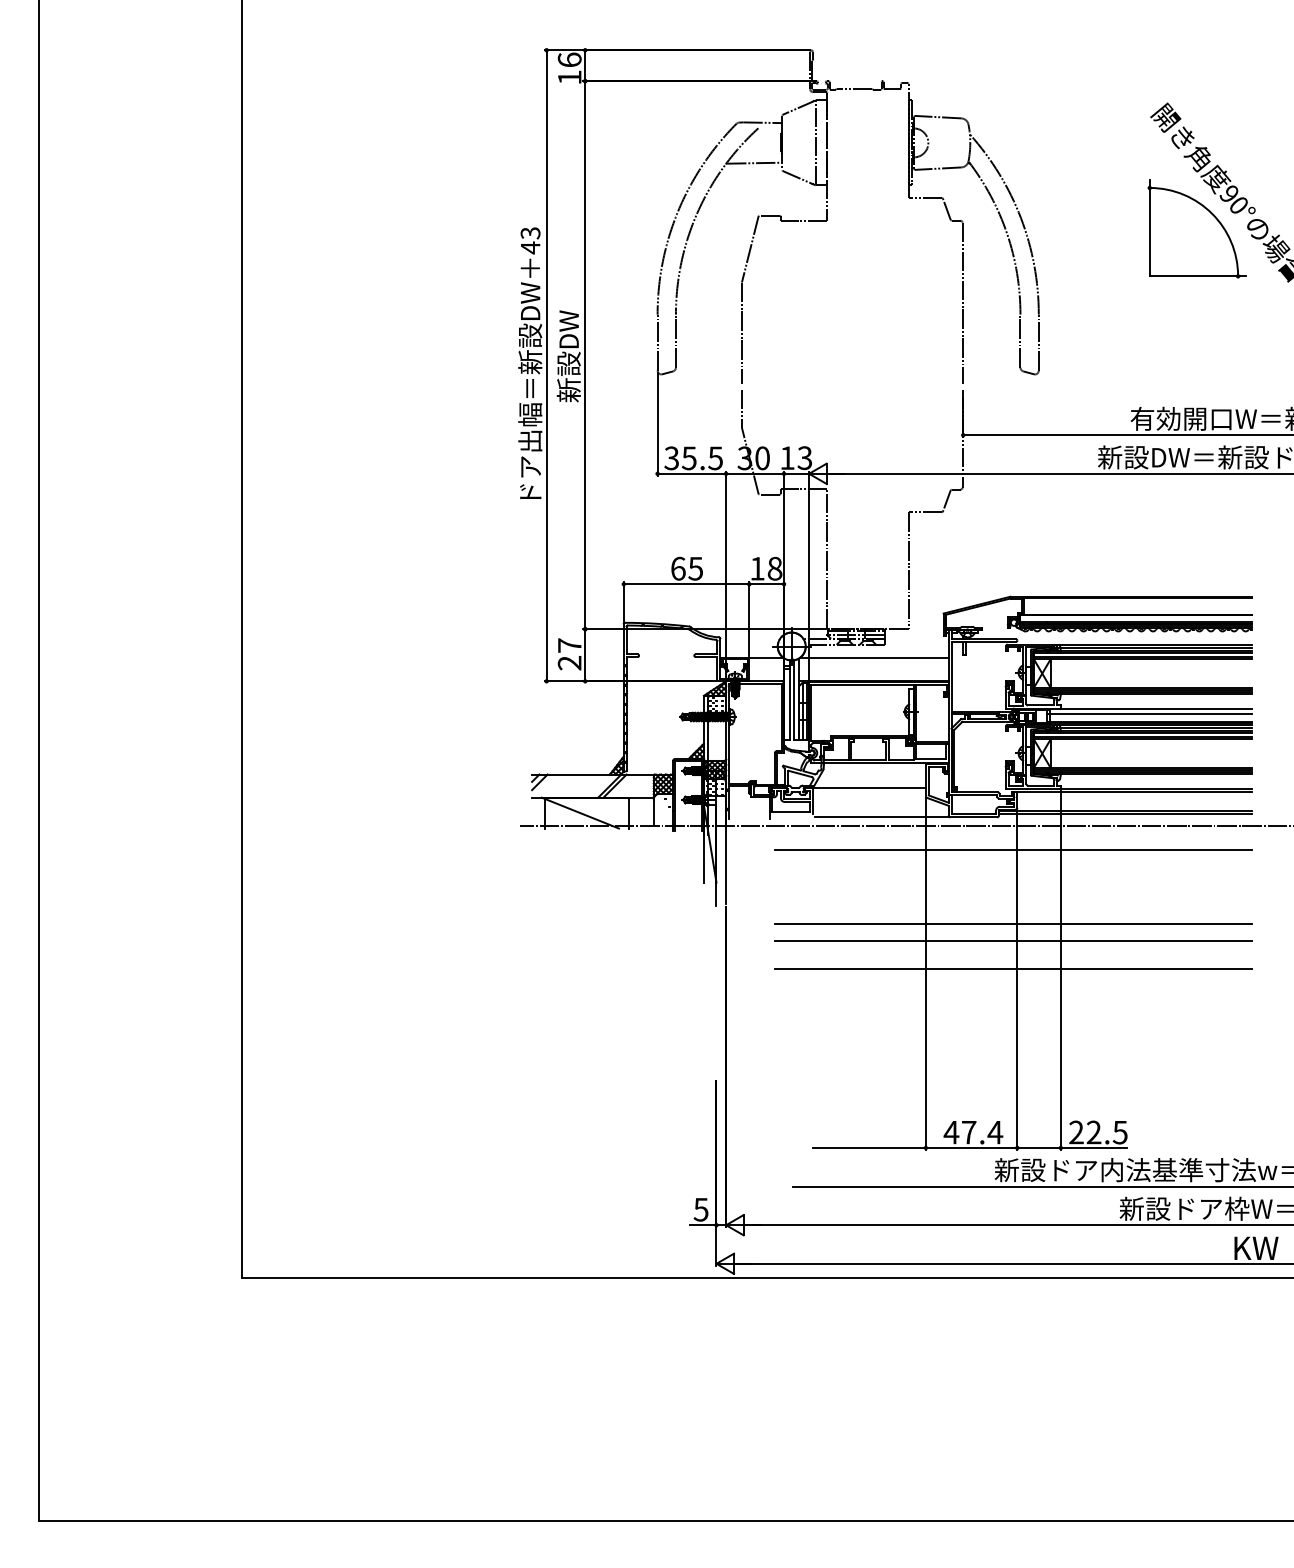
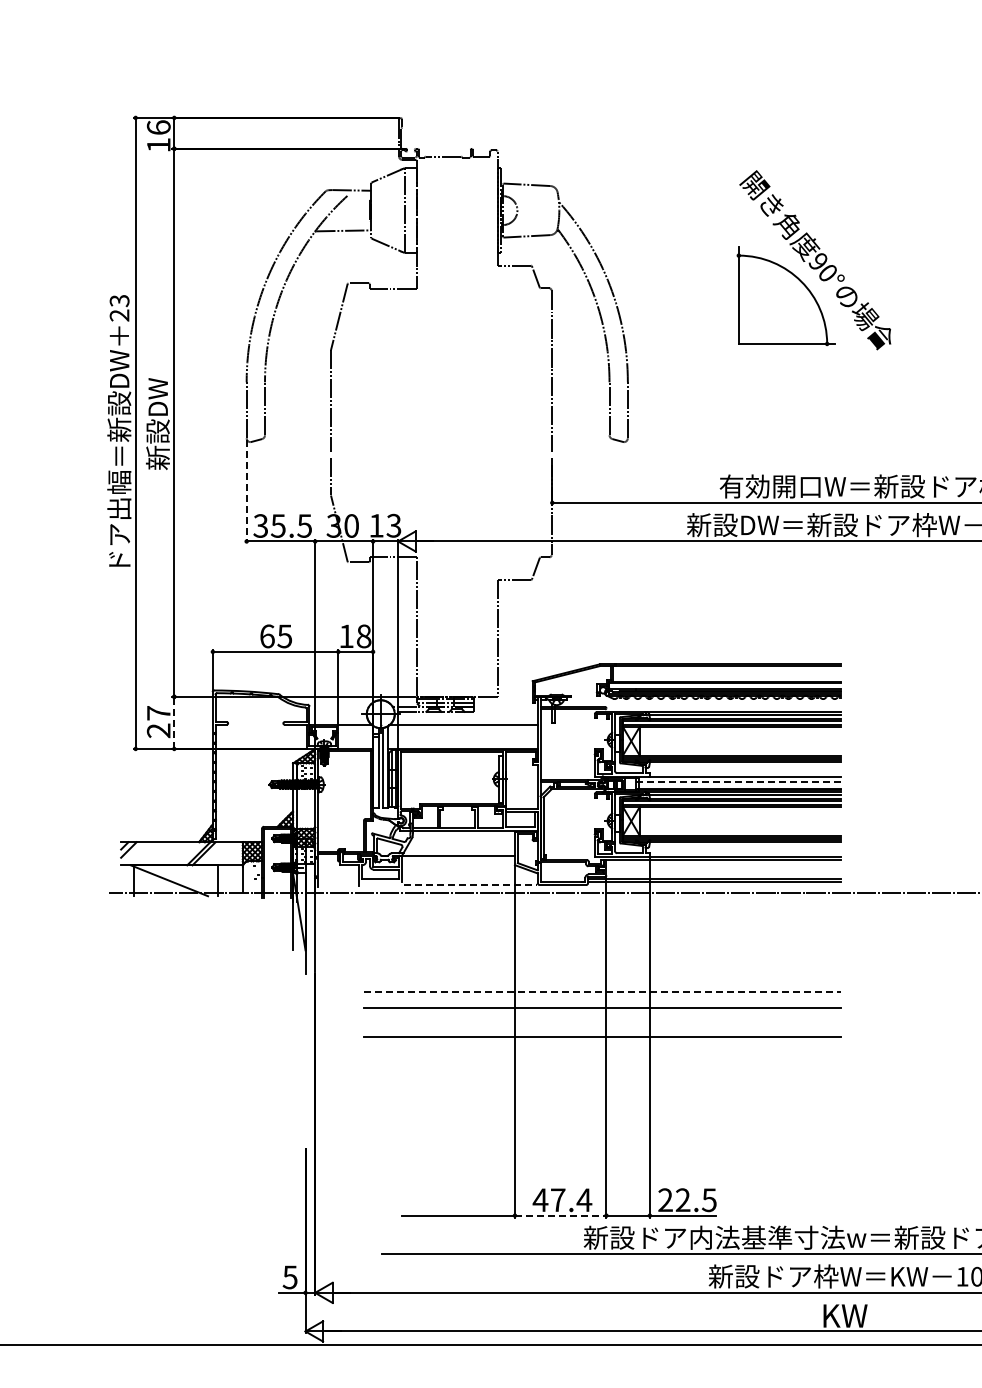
text: (530, 247) -> (119, 315), 43 -> 23
line: (657, 424) -> (246, 492), solid -> dashed
line: (585, 654) -> (174, 722), solid -> dashed
line: (1149, 713) -> (738, 781), solid -> dashed
line: (881, 817) -> (470, 885), solid -> dashed
line: (1013, 850) -> (602, 918), removed
line: (1014, 924) -> (603, 992), solid -> dashed
line: (971, 1148) -> (560, 1216), solid -> dashed

